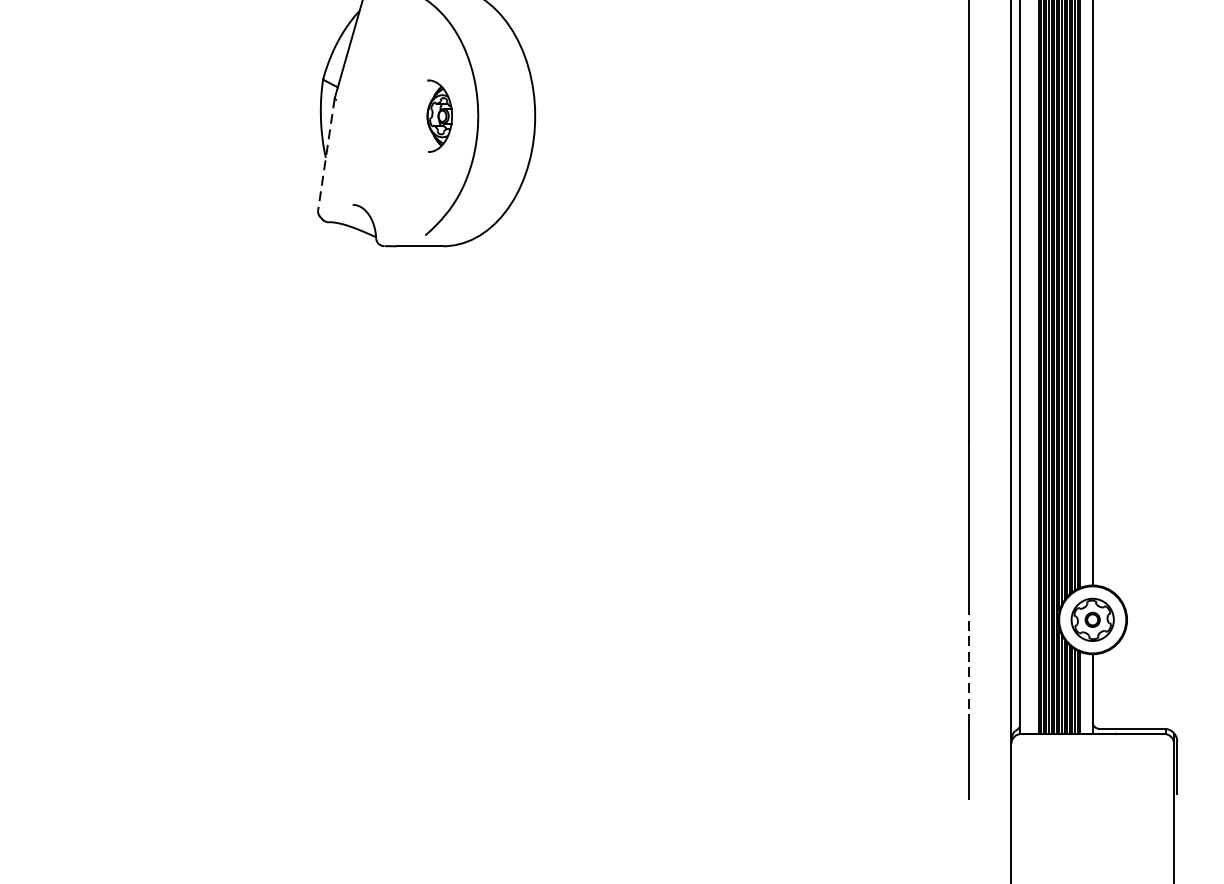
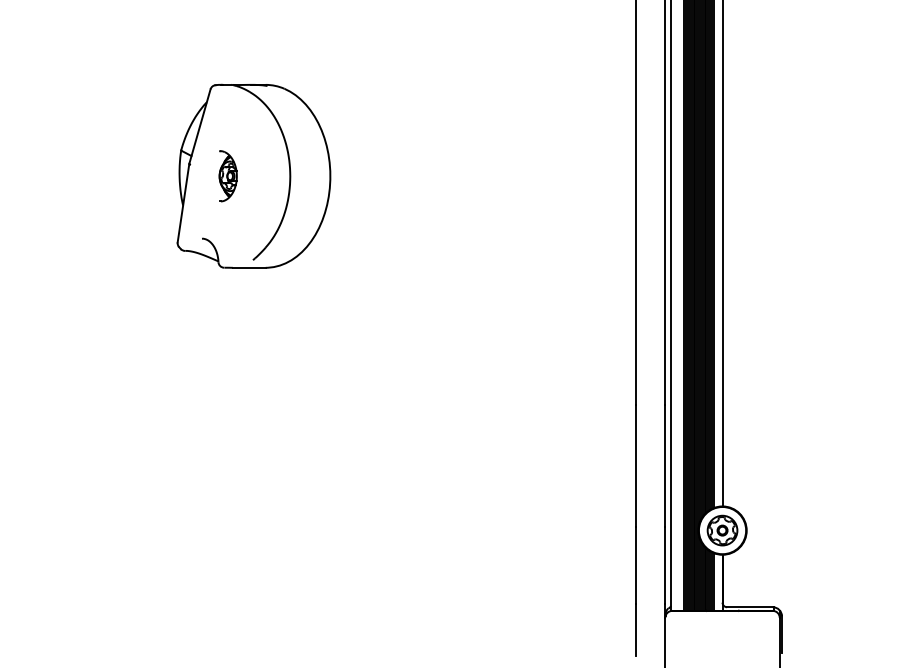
part: (438, 116) -> (227, 176), moved
line: (326, 154) -> (183, 203), dashed -> solid
line: (968, 669) -> (635, 565), dashed -> solid

